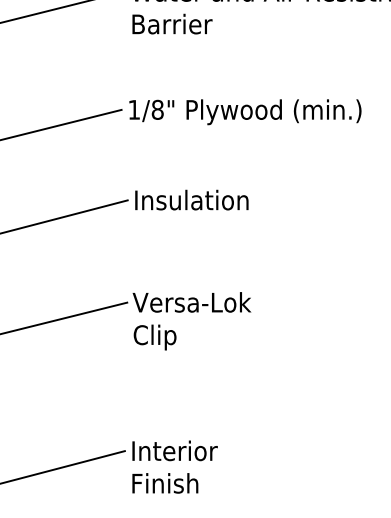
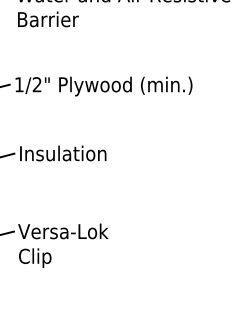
text: (157, 109) -> (37, 84), 1/8" -> 1/2"

